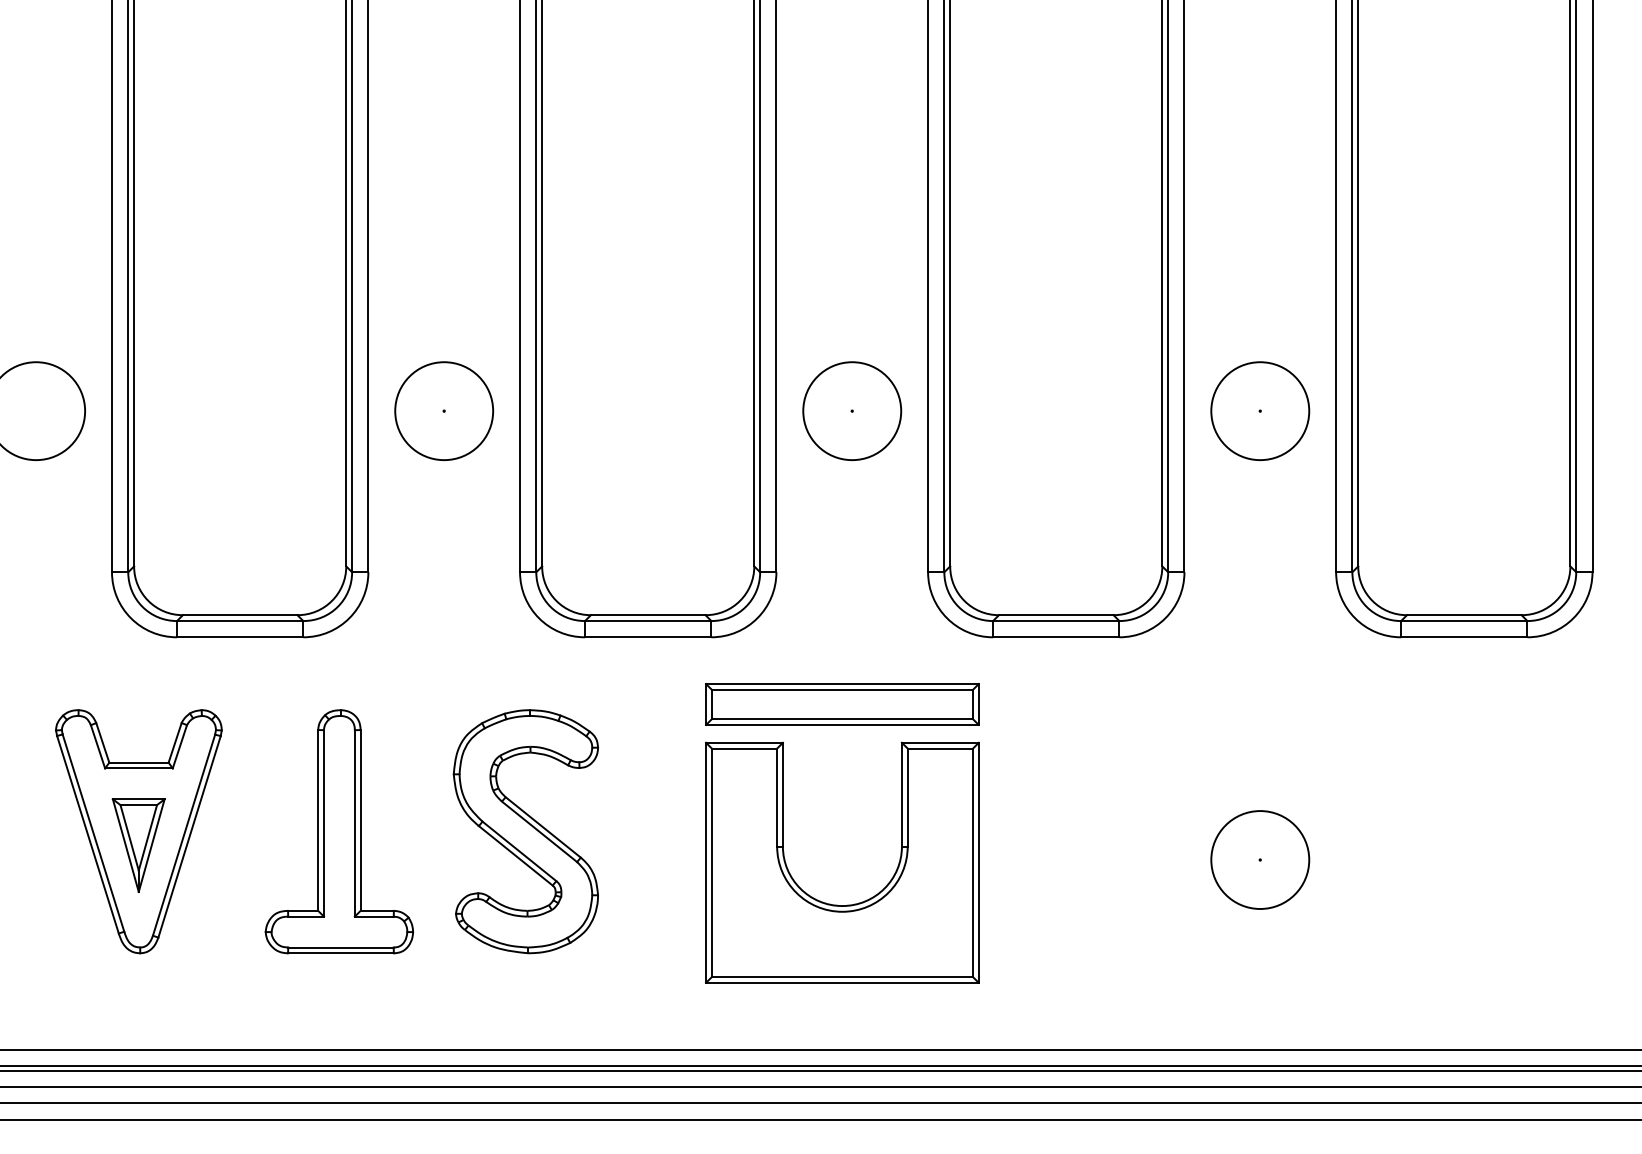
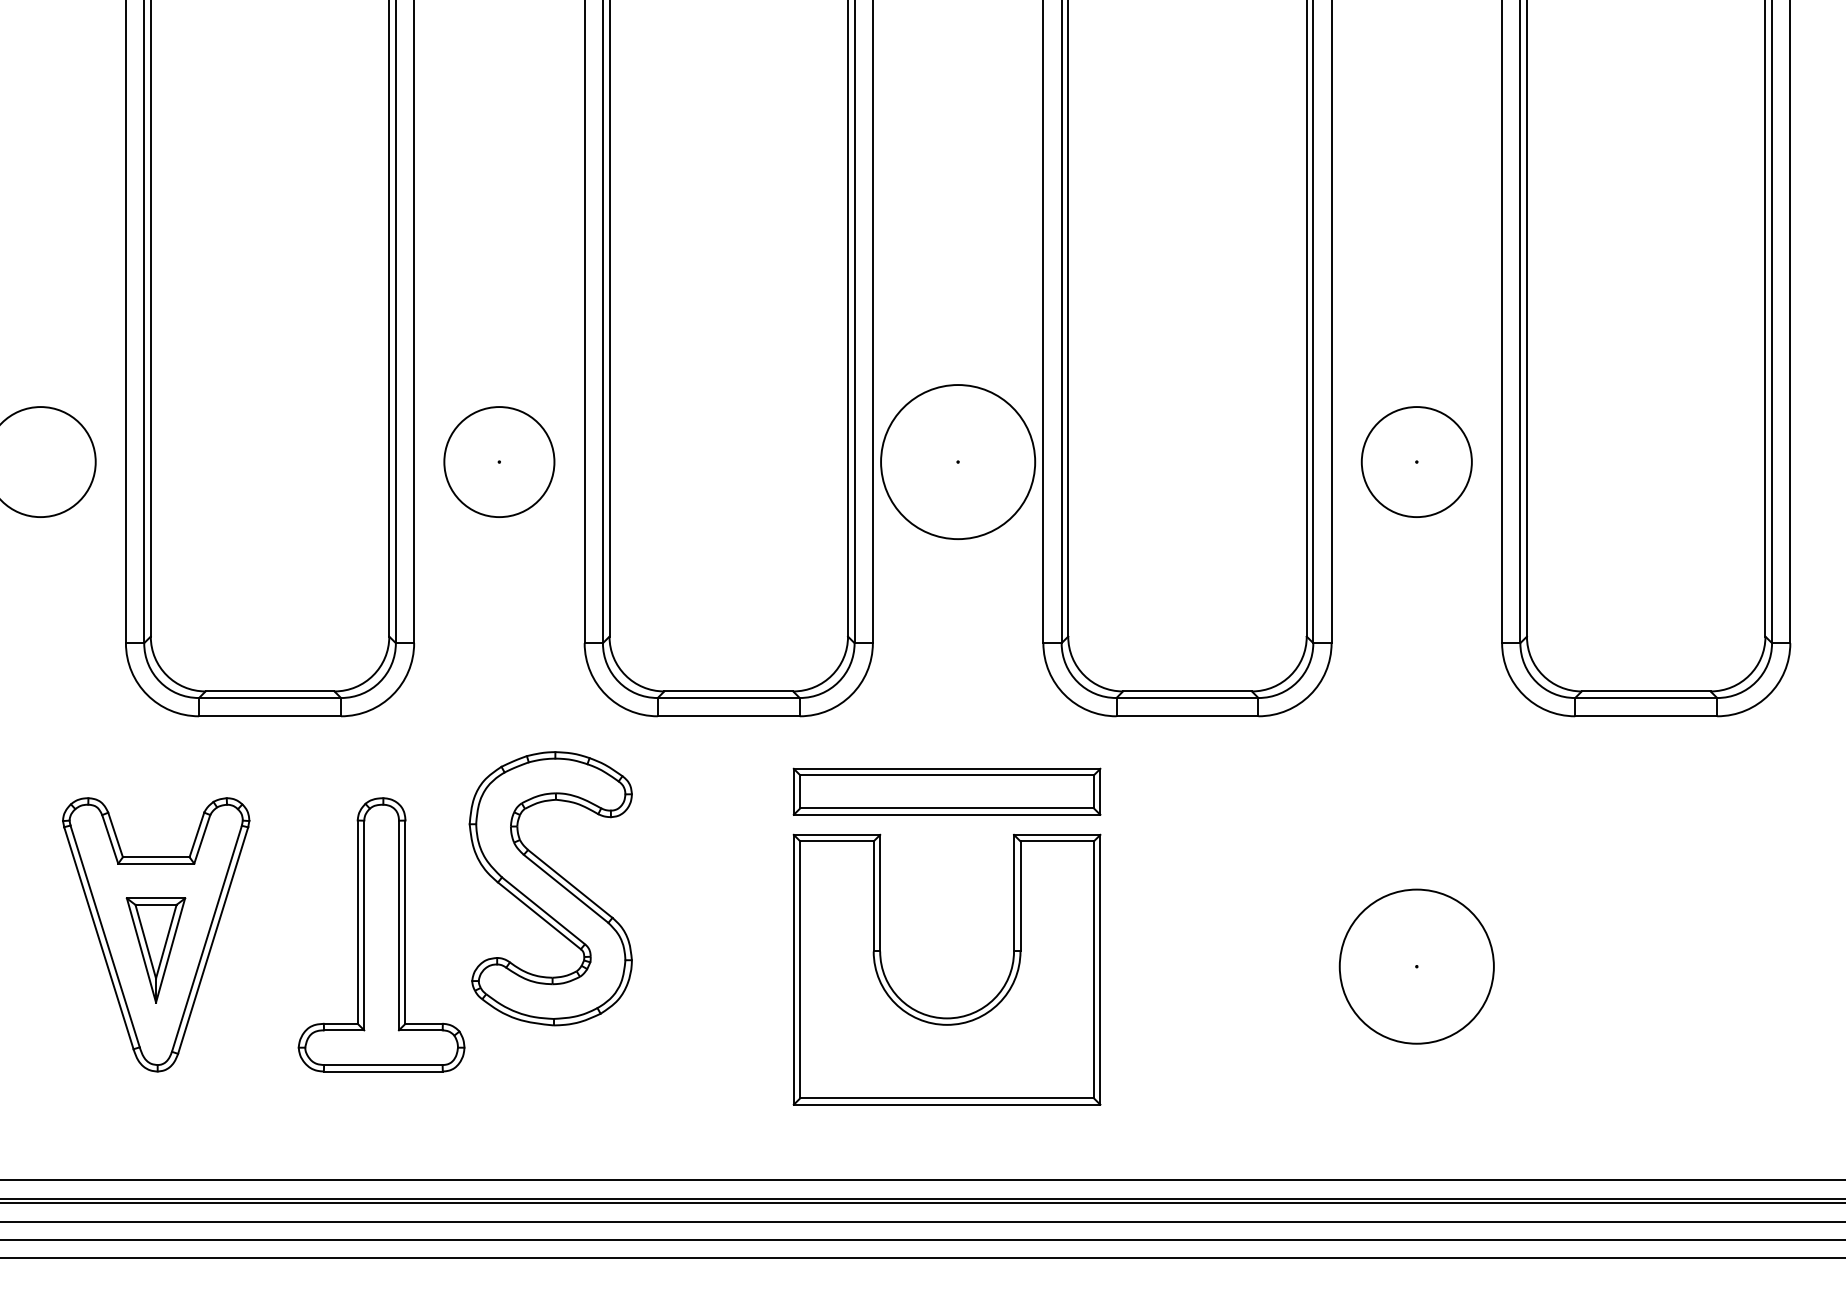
circle: (852, 411) -> (958, 462), size x1.4
part: (525, 831) -> (550, 888), moved
circle: (1260, 859) -> (1417, 966), size x1.4

